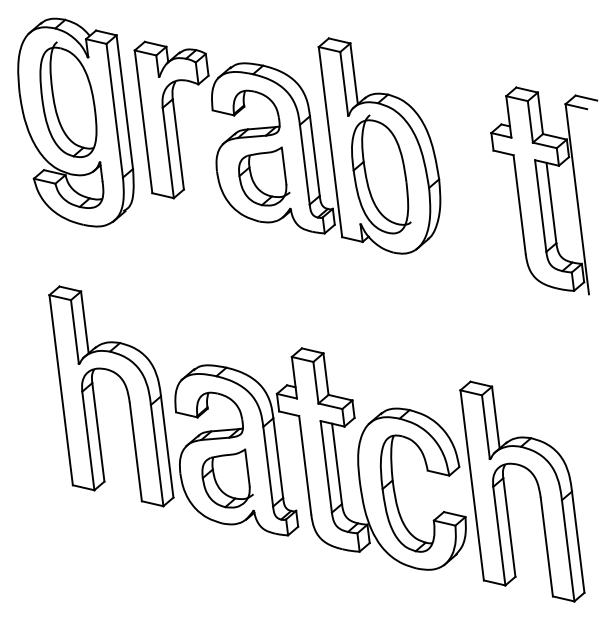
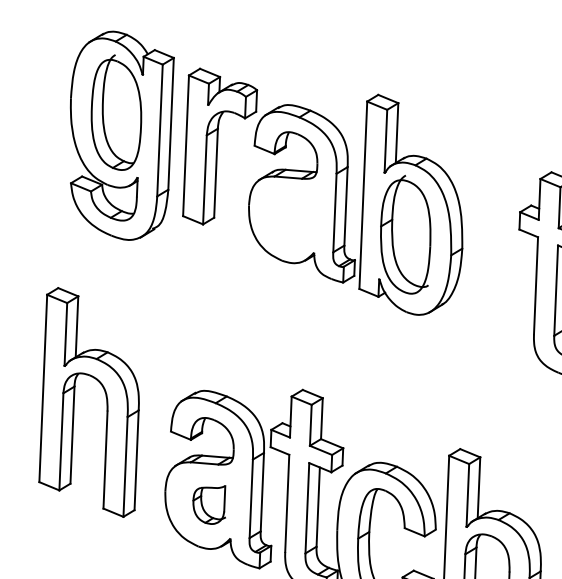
part: (264, 176) -> (294, 217), removed
part: (126, 392) -> (106, 401), moved
part: (227, 478) -> (210, 503), size x0.7

